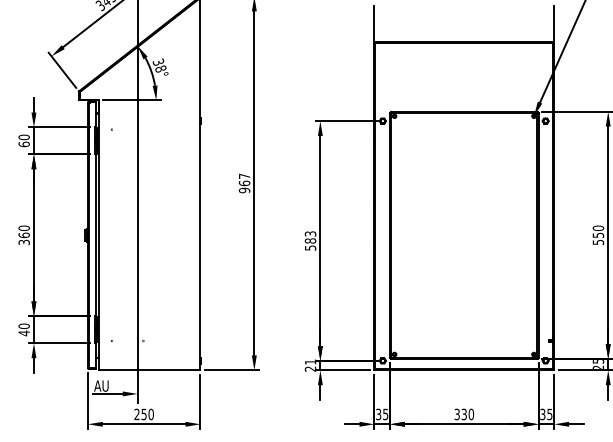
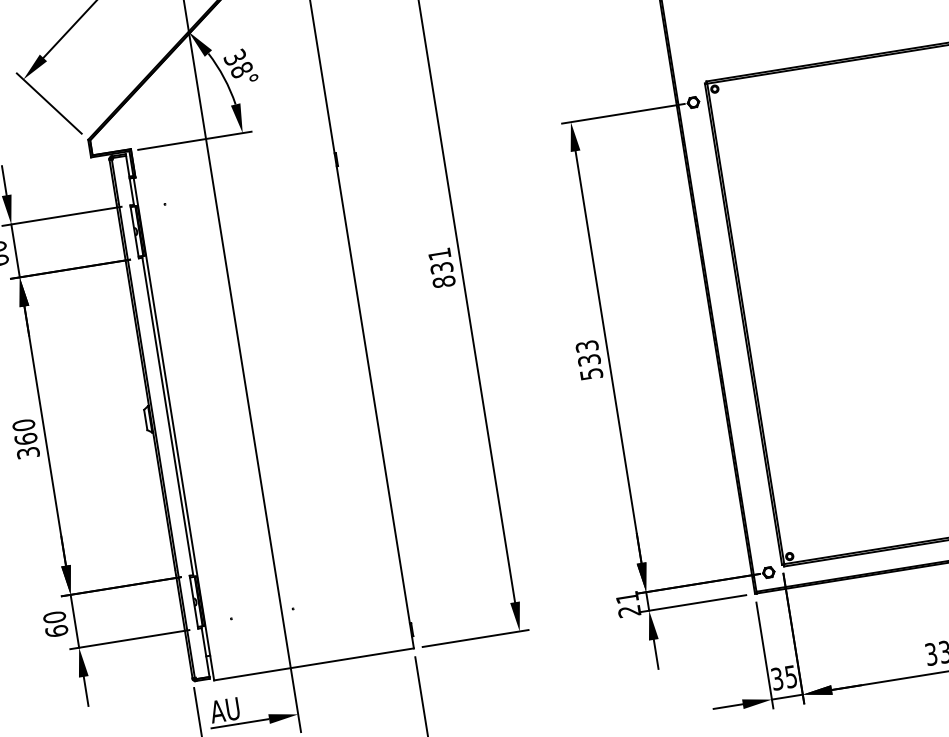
text: (244, 183) -> (441, 268), 967 -> 831
text: (310, 240) -> (589, 359), 583 -> 533
text: (23, 333) -> (55, 631), 40 -> 60

